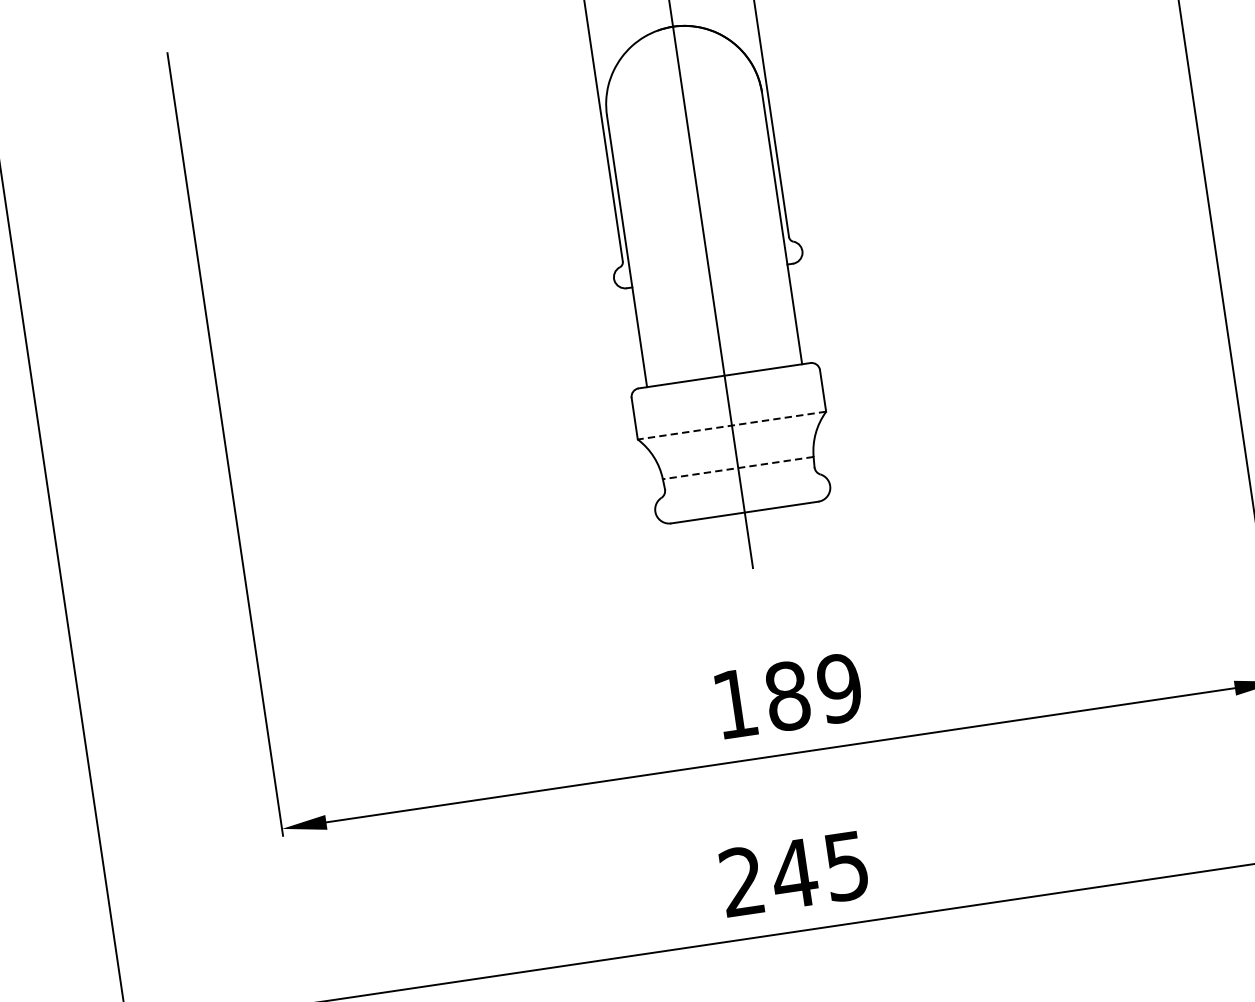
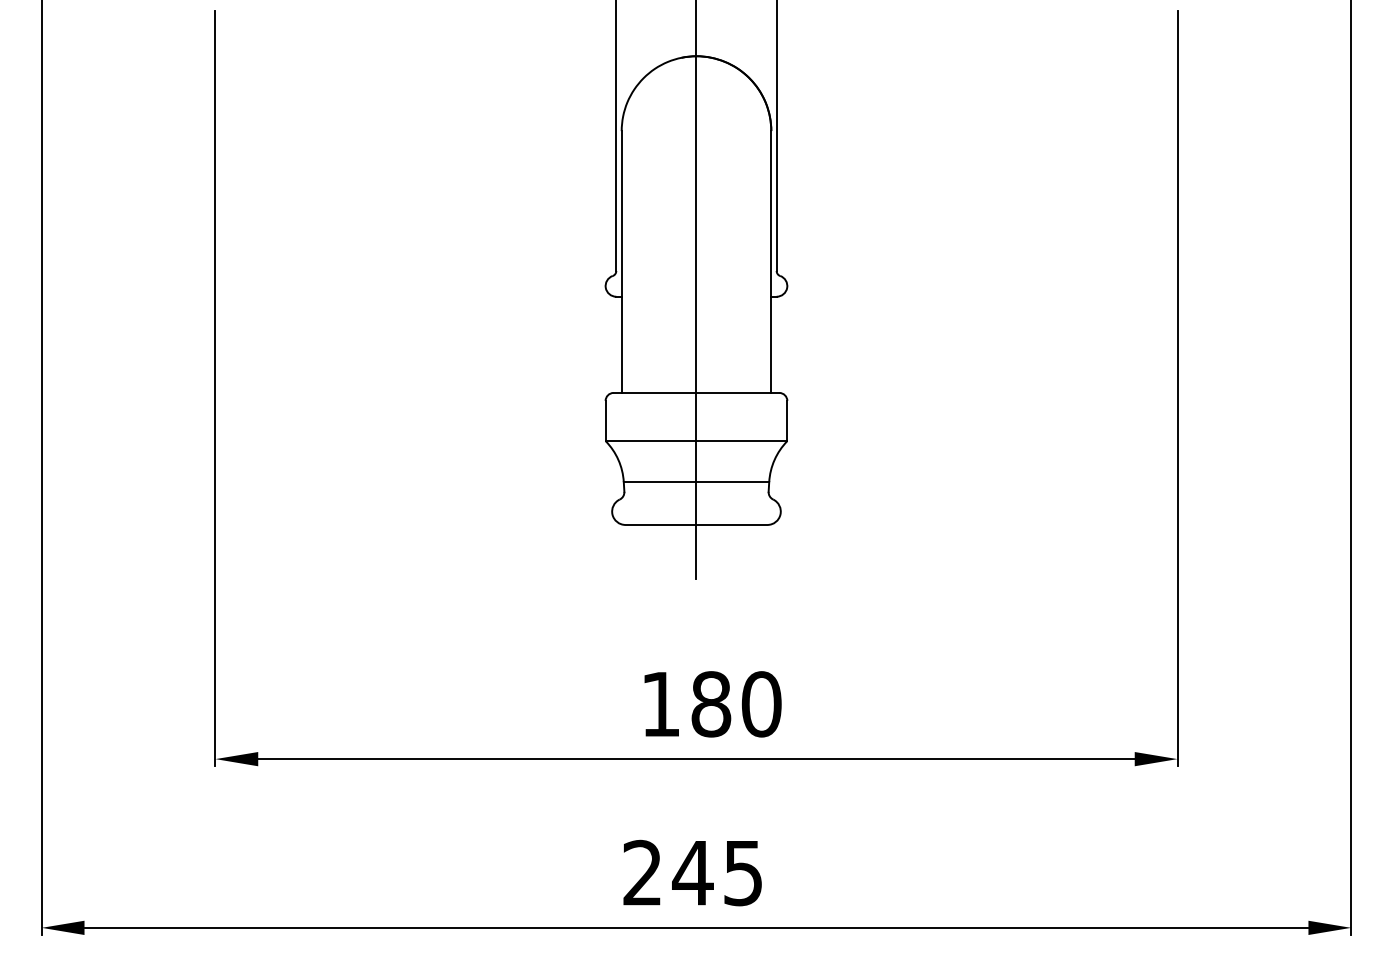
line: (732, 426) -> (696, 441), dashed -> solid
line: (738, 468) -> (696, 482), dashed -> solid
text: (839, 688) -> (761, 704), 189 -> 180

